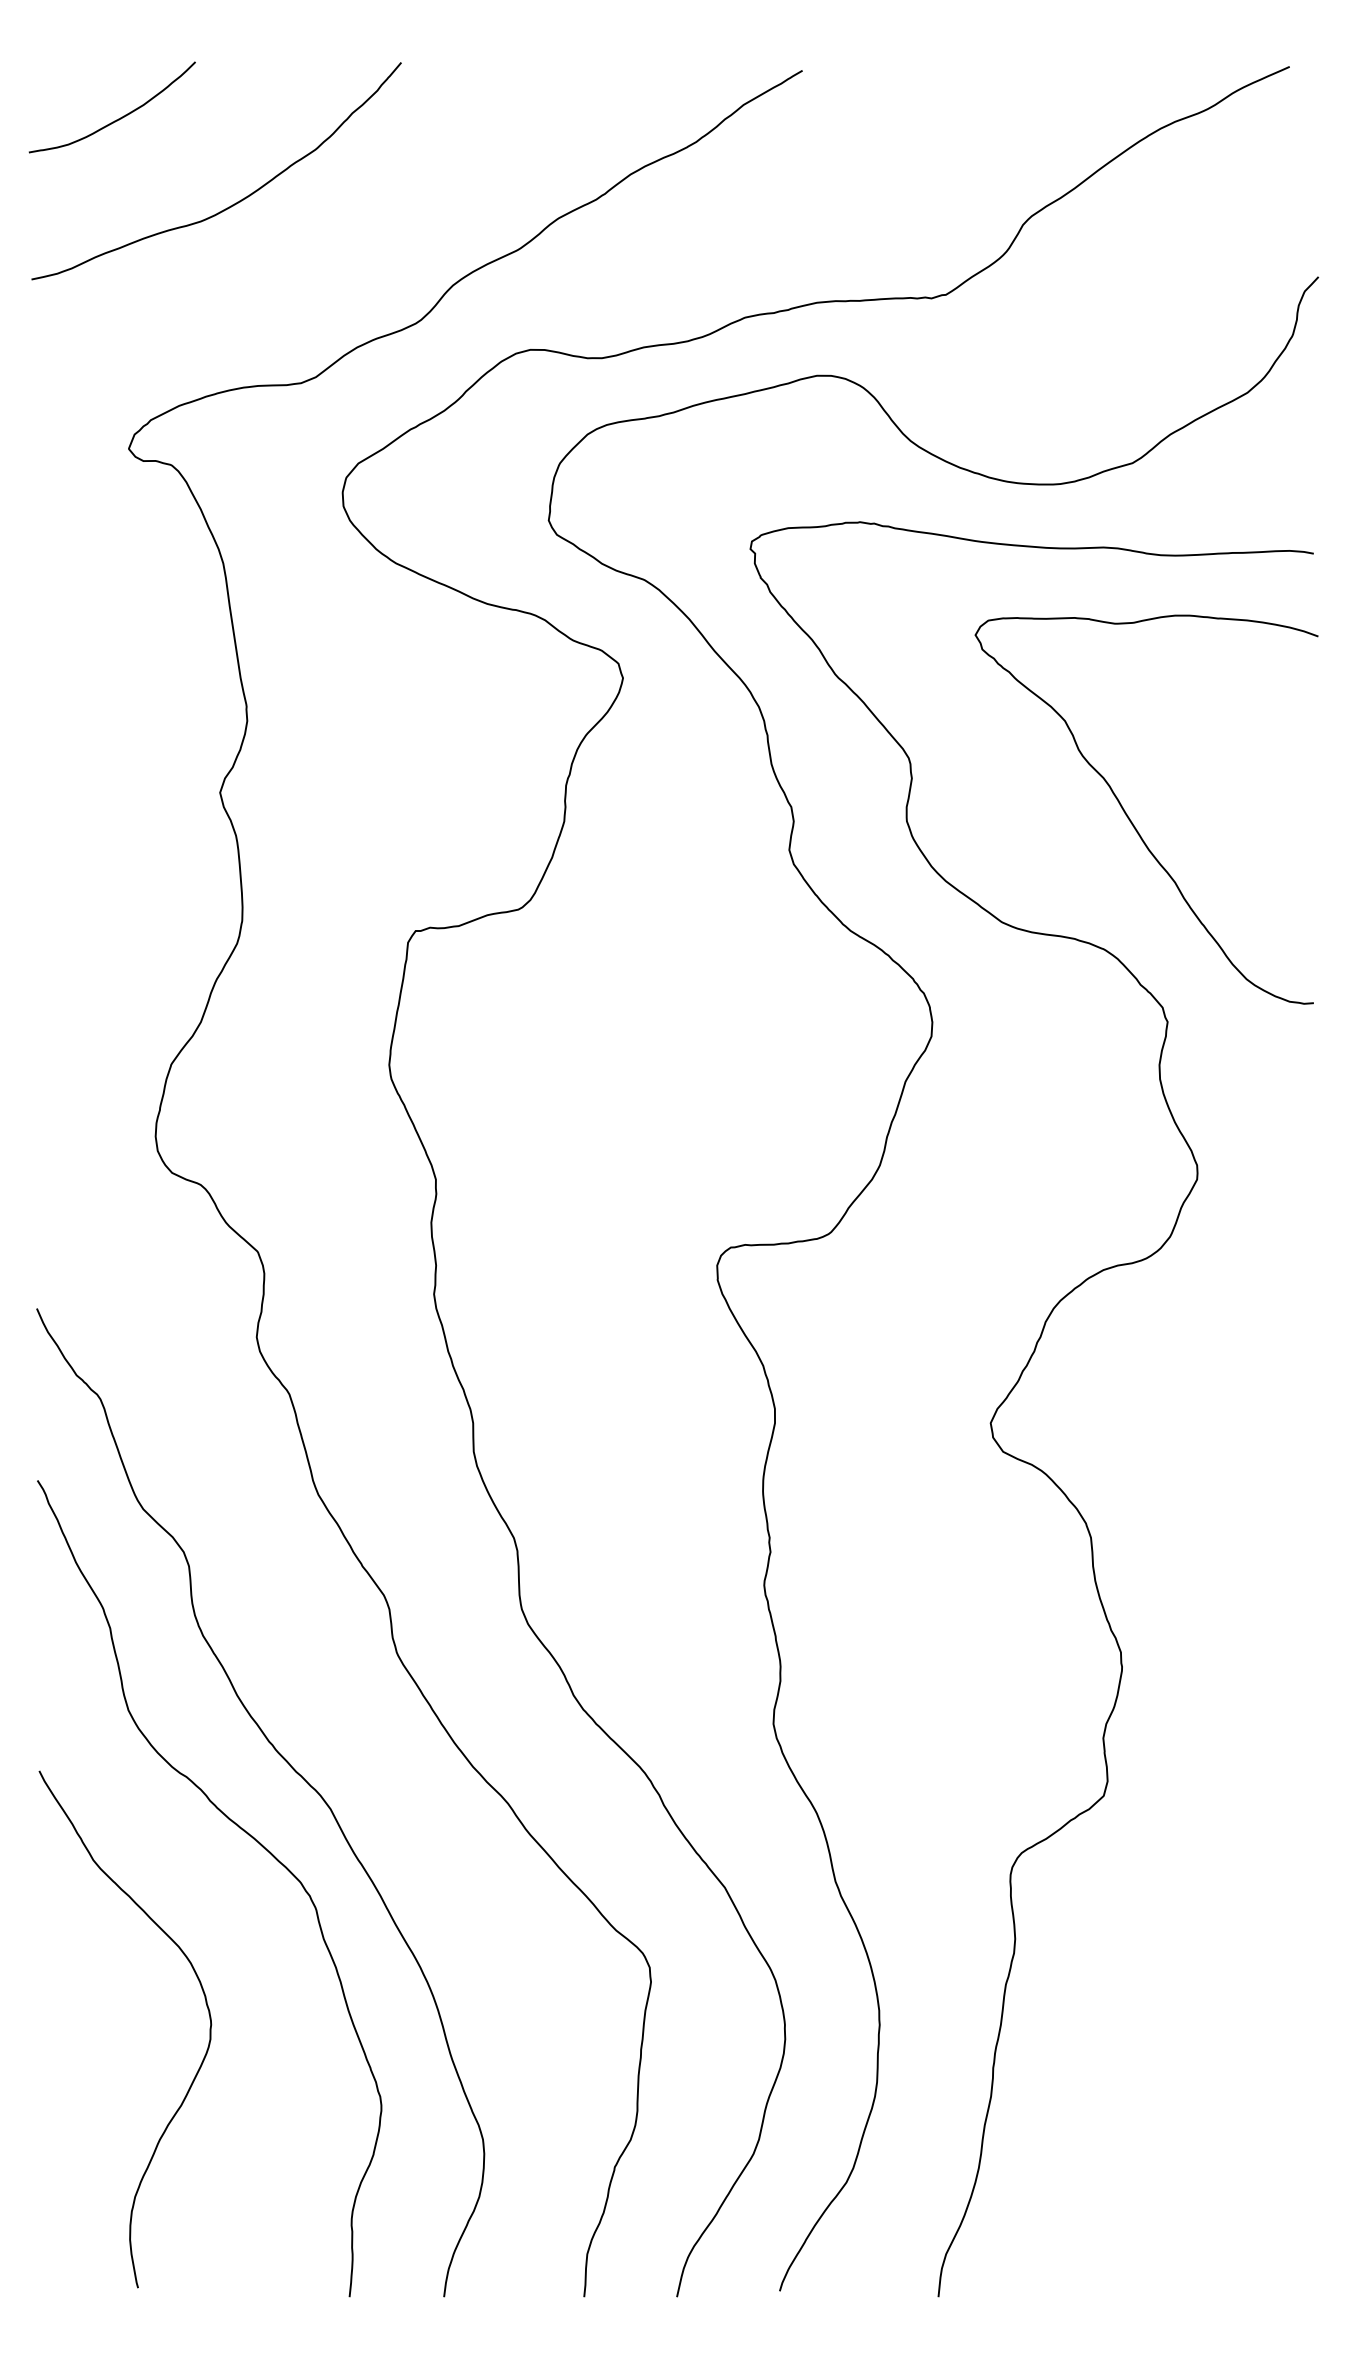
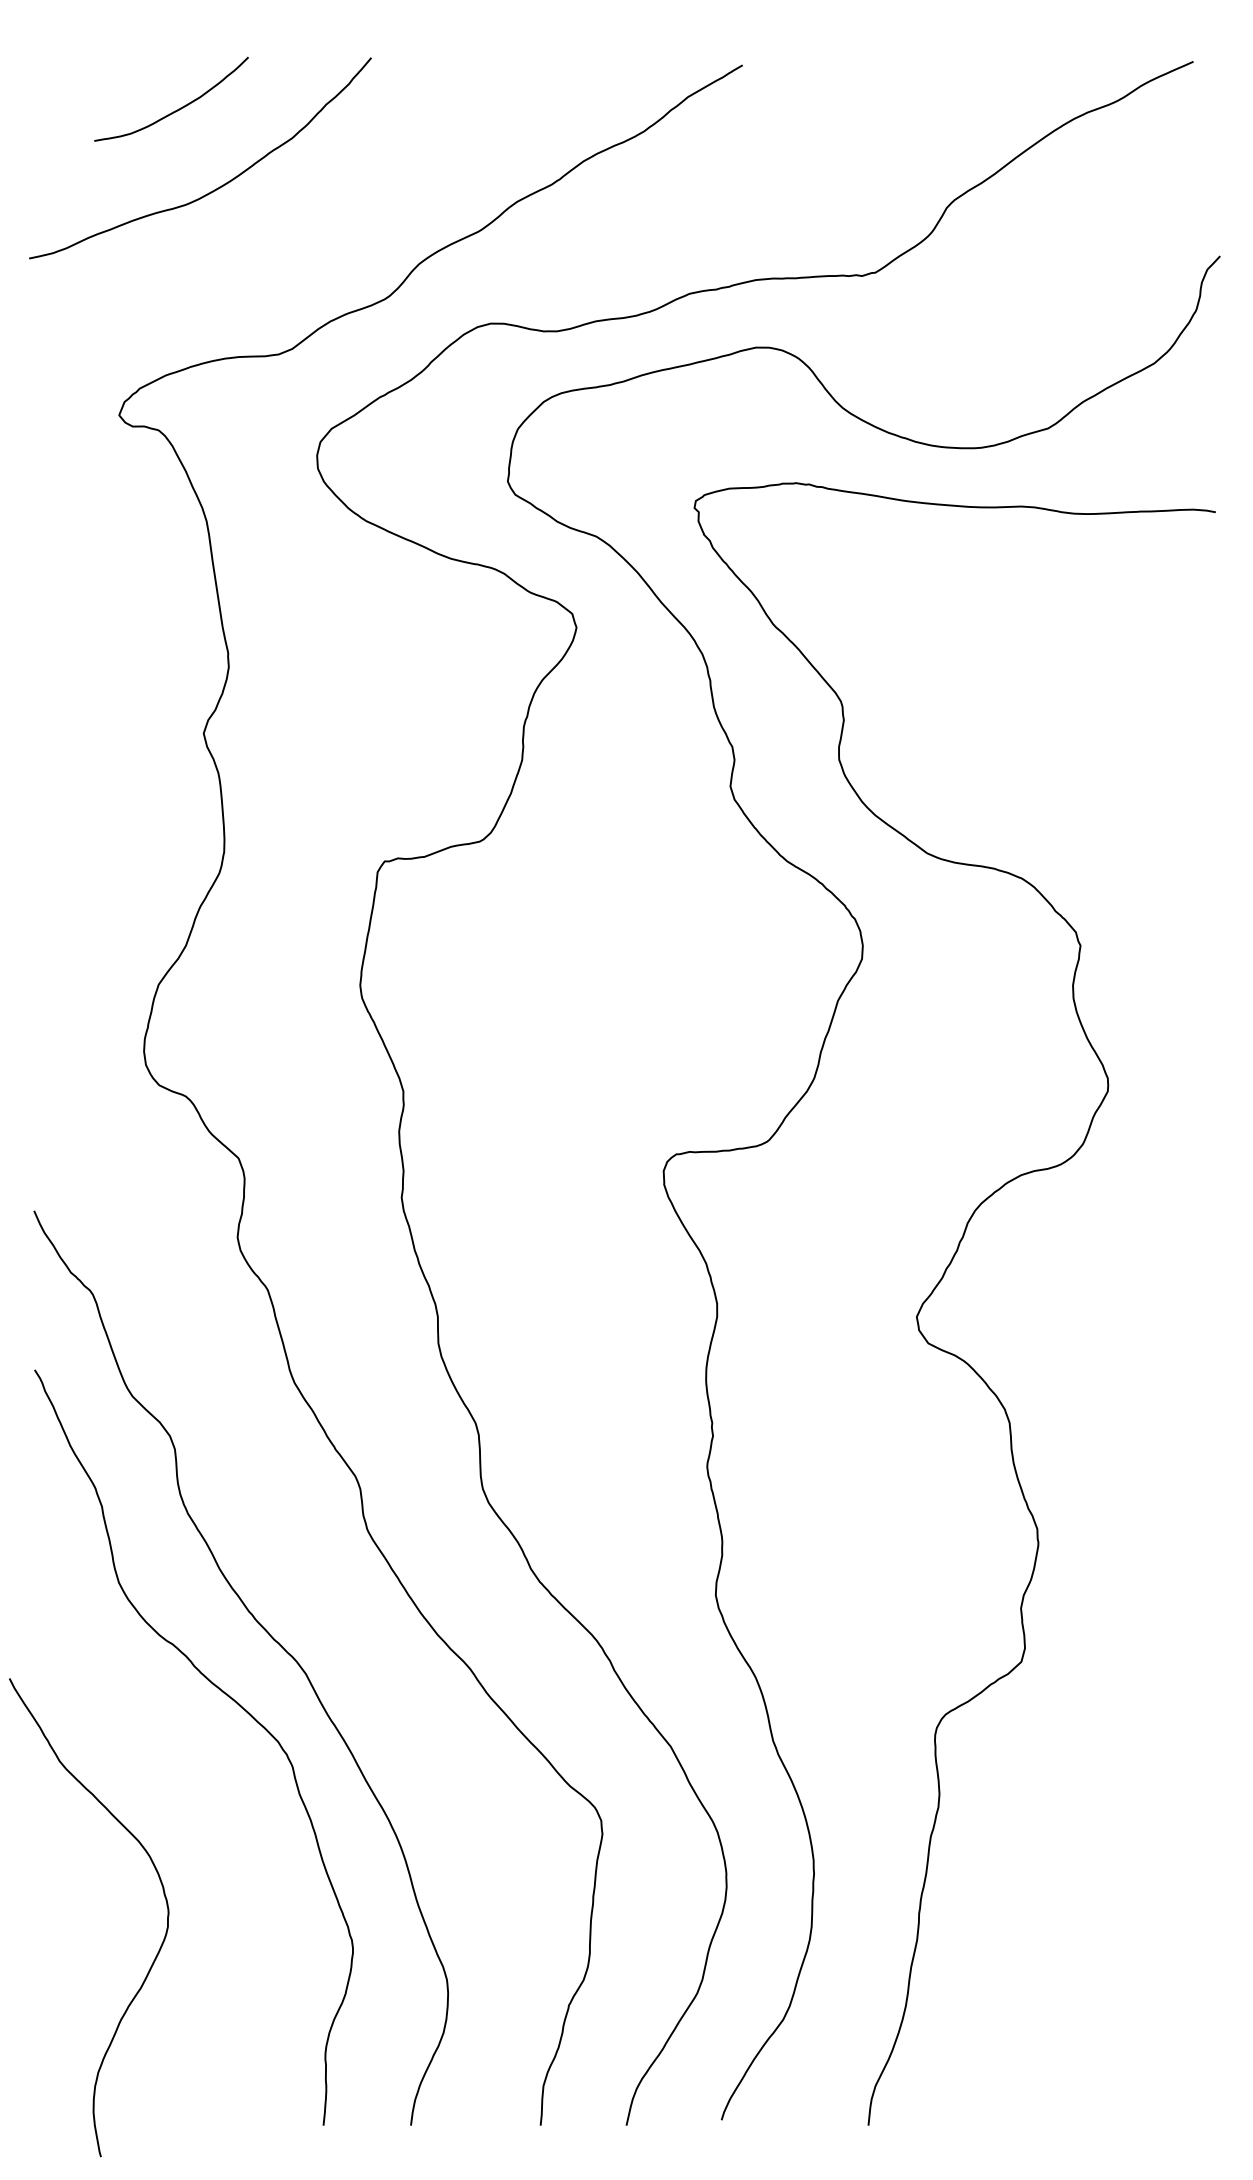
curve: (116, 119) -> (175, 110), moved
curve: (1131, 820) -> (1047, 759), removed
curve: (202, 2059) -> (160, 1945), moved

